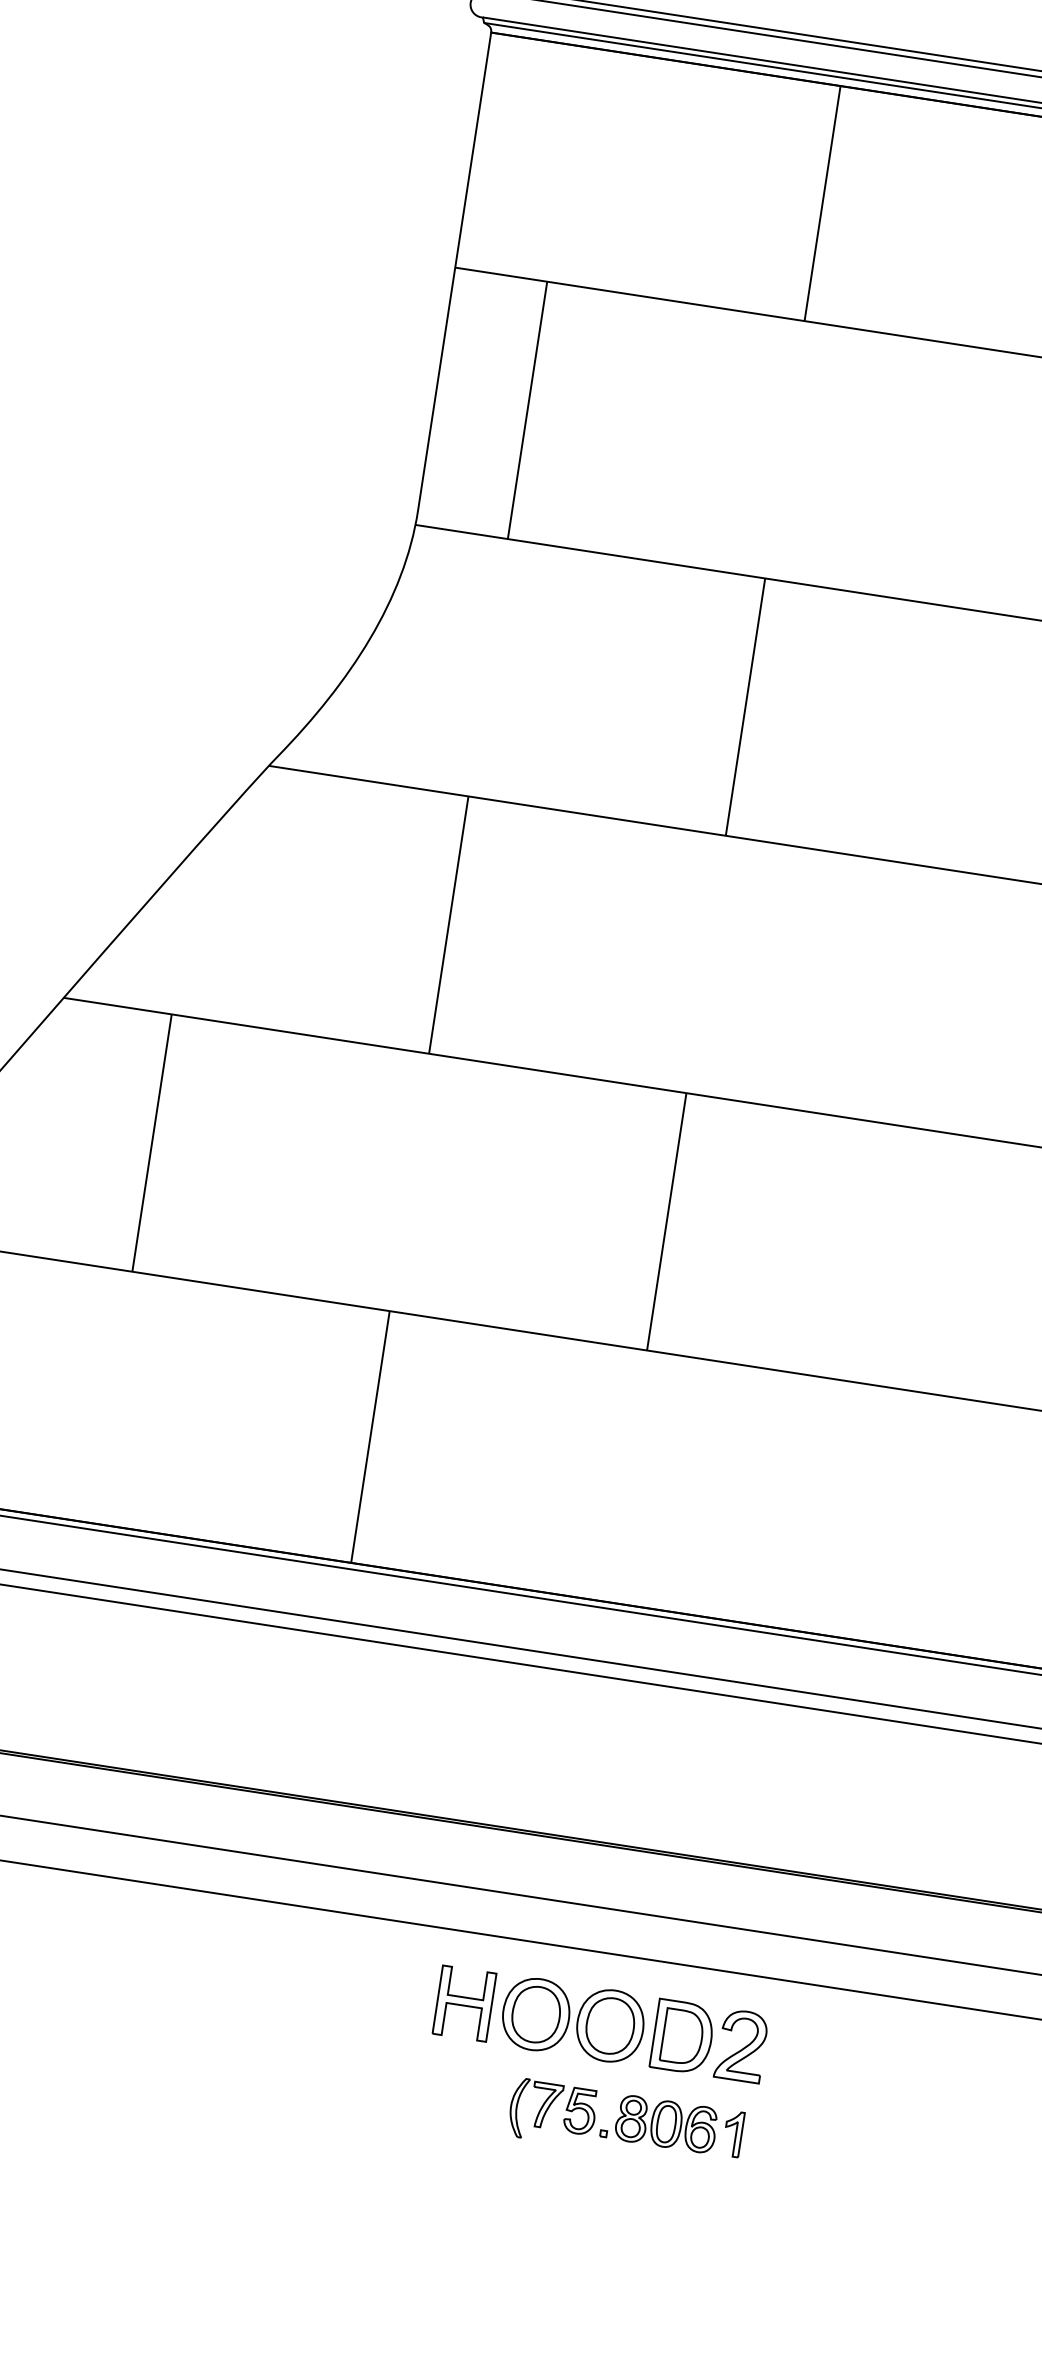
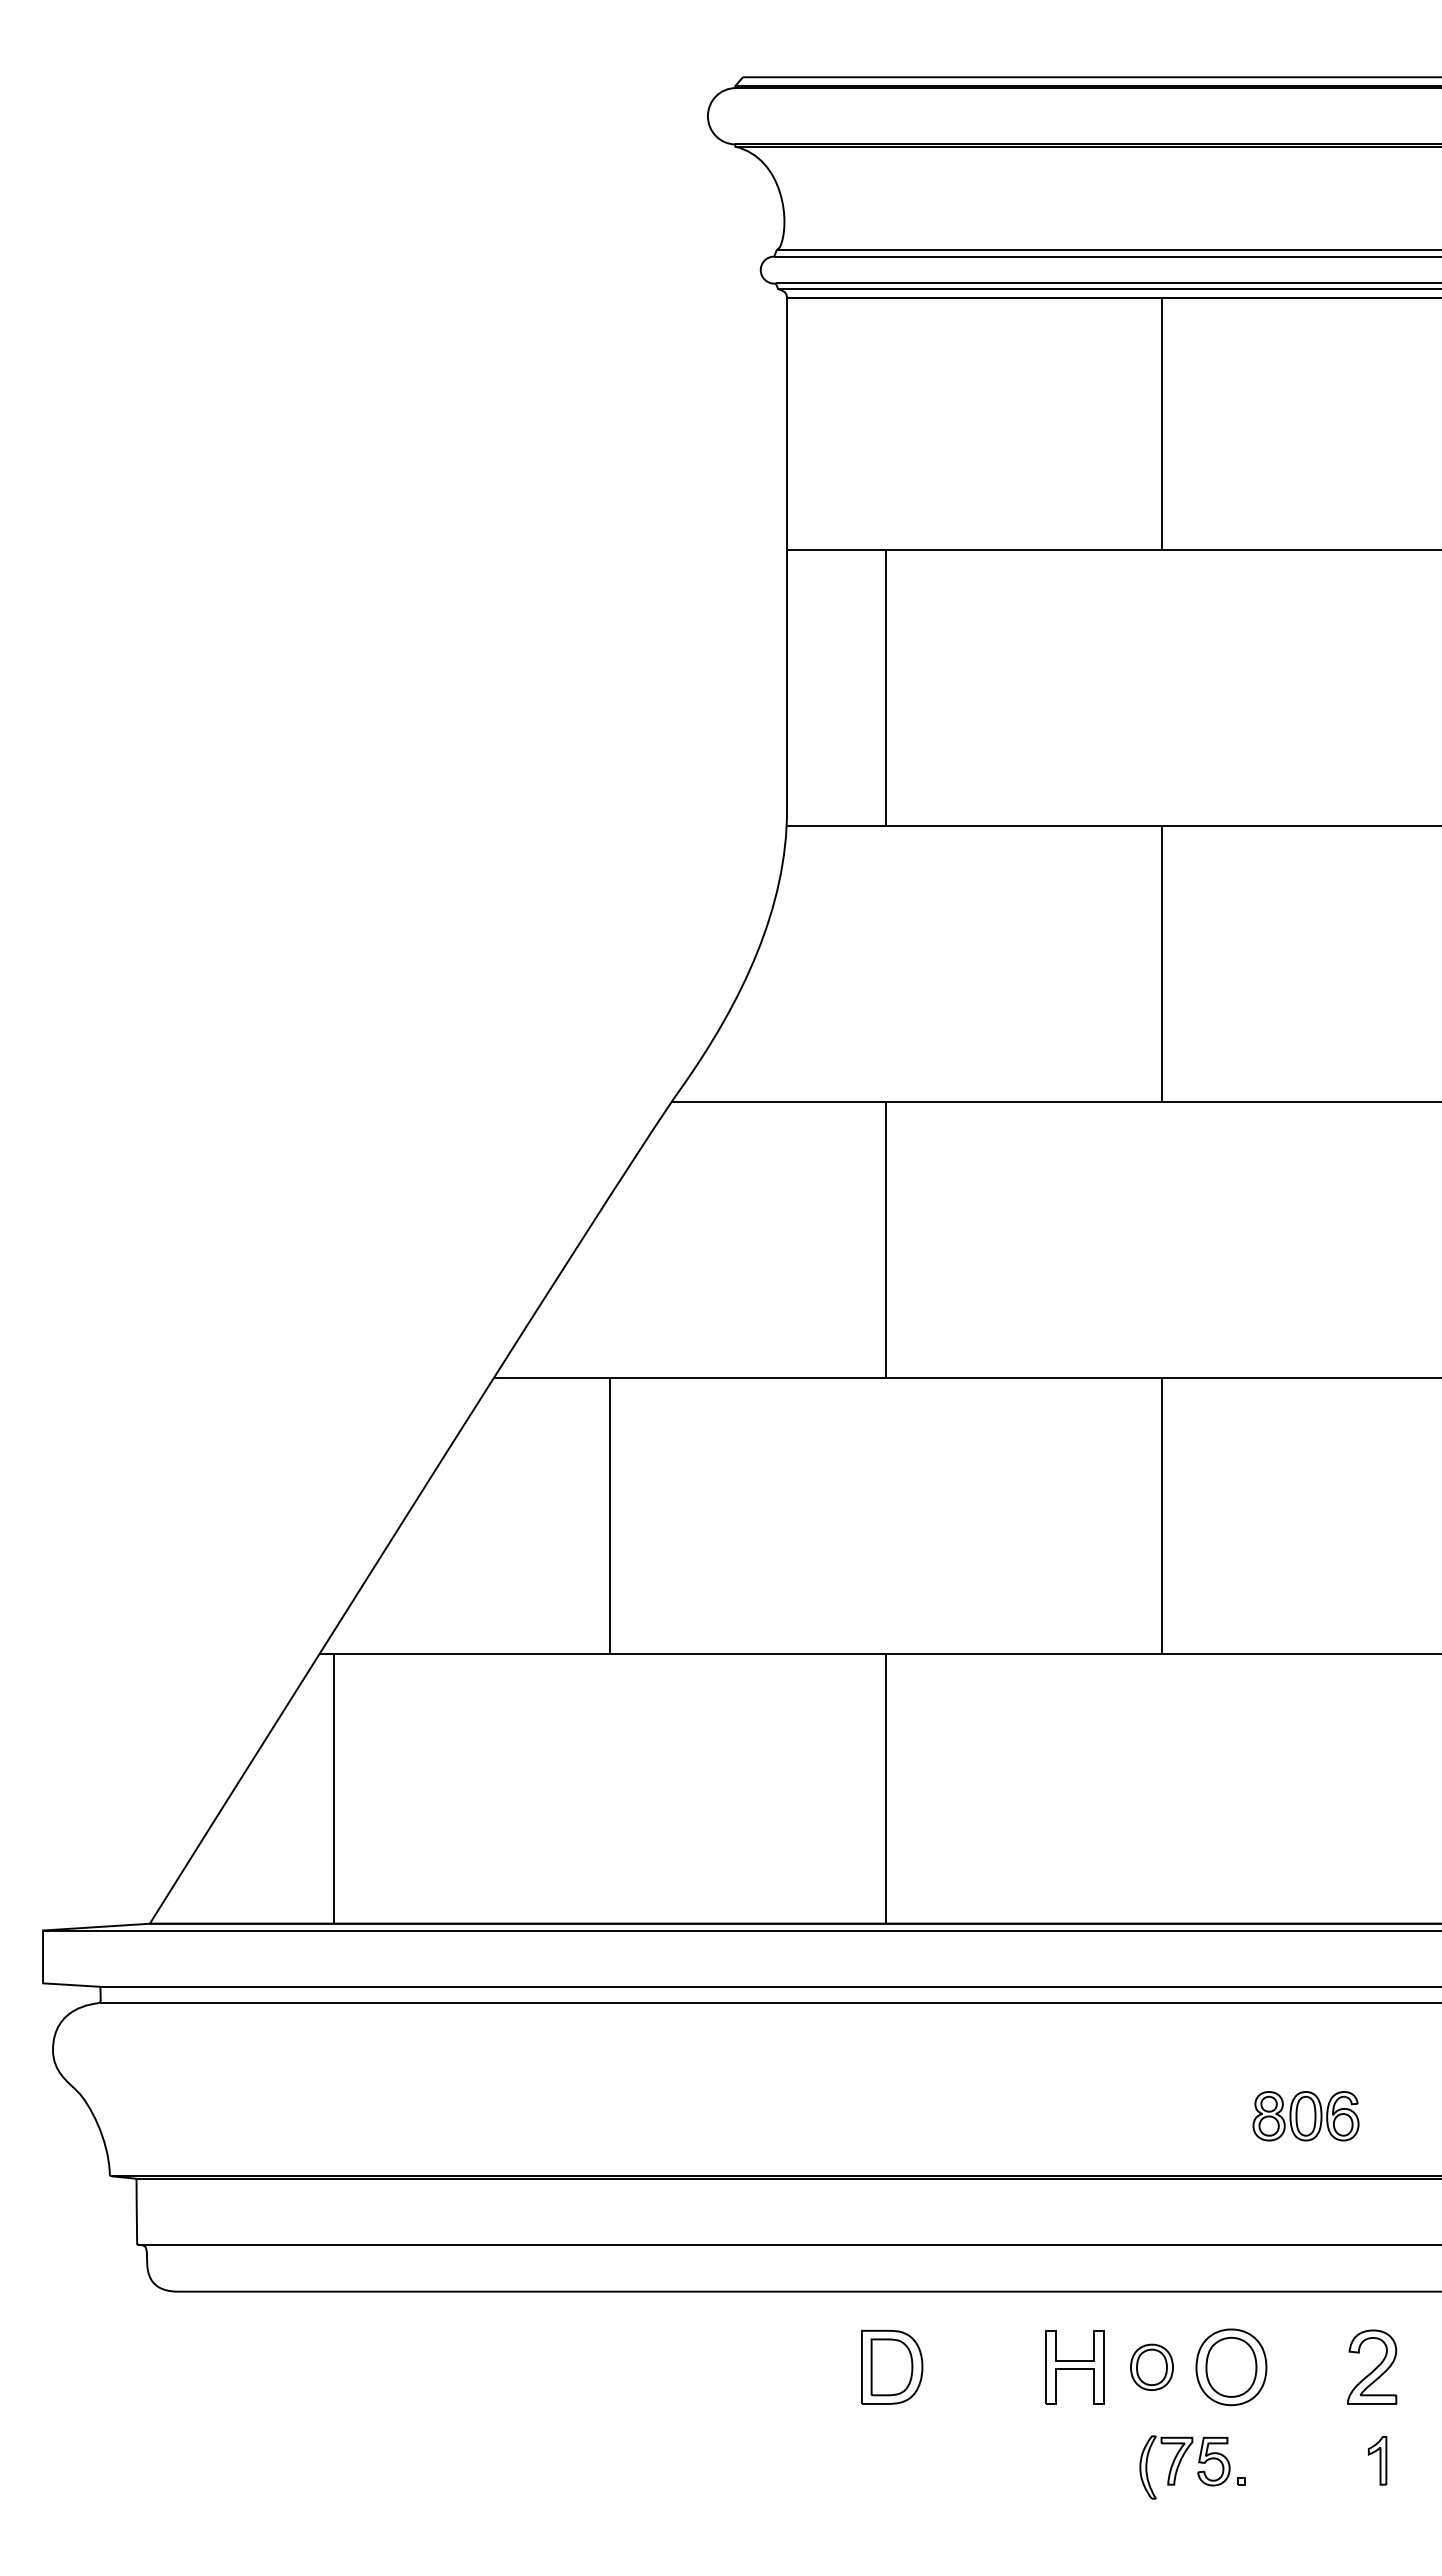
part: (535, 2014) -> (1151, 2367), size x0.6
part: (683, 2036) -> (892, 2366), moved
part: (665, 2124) -> (1305, 2116), moved

